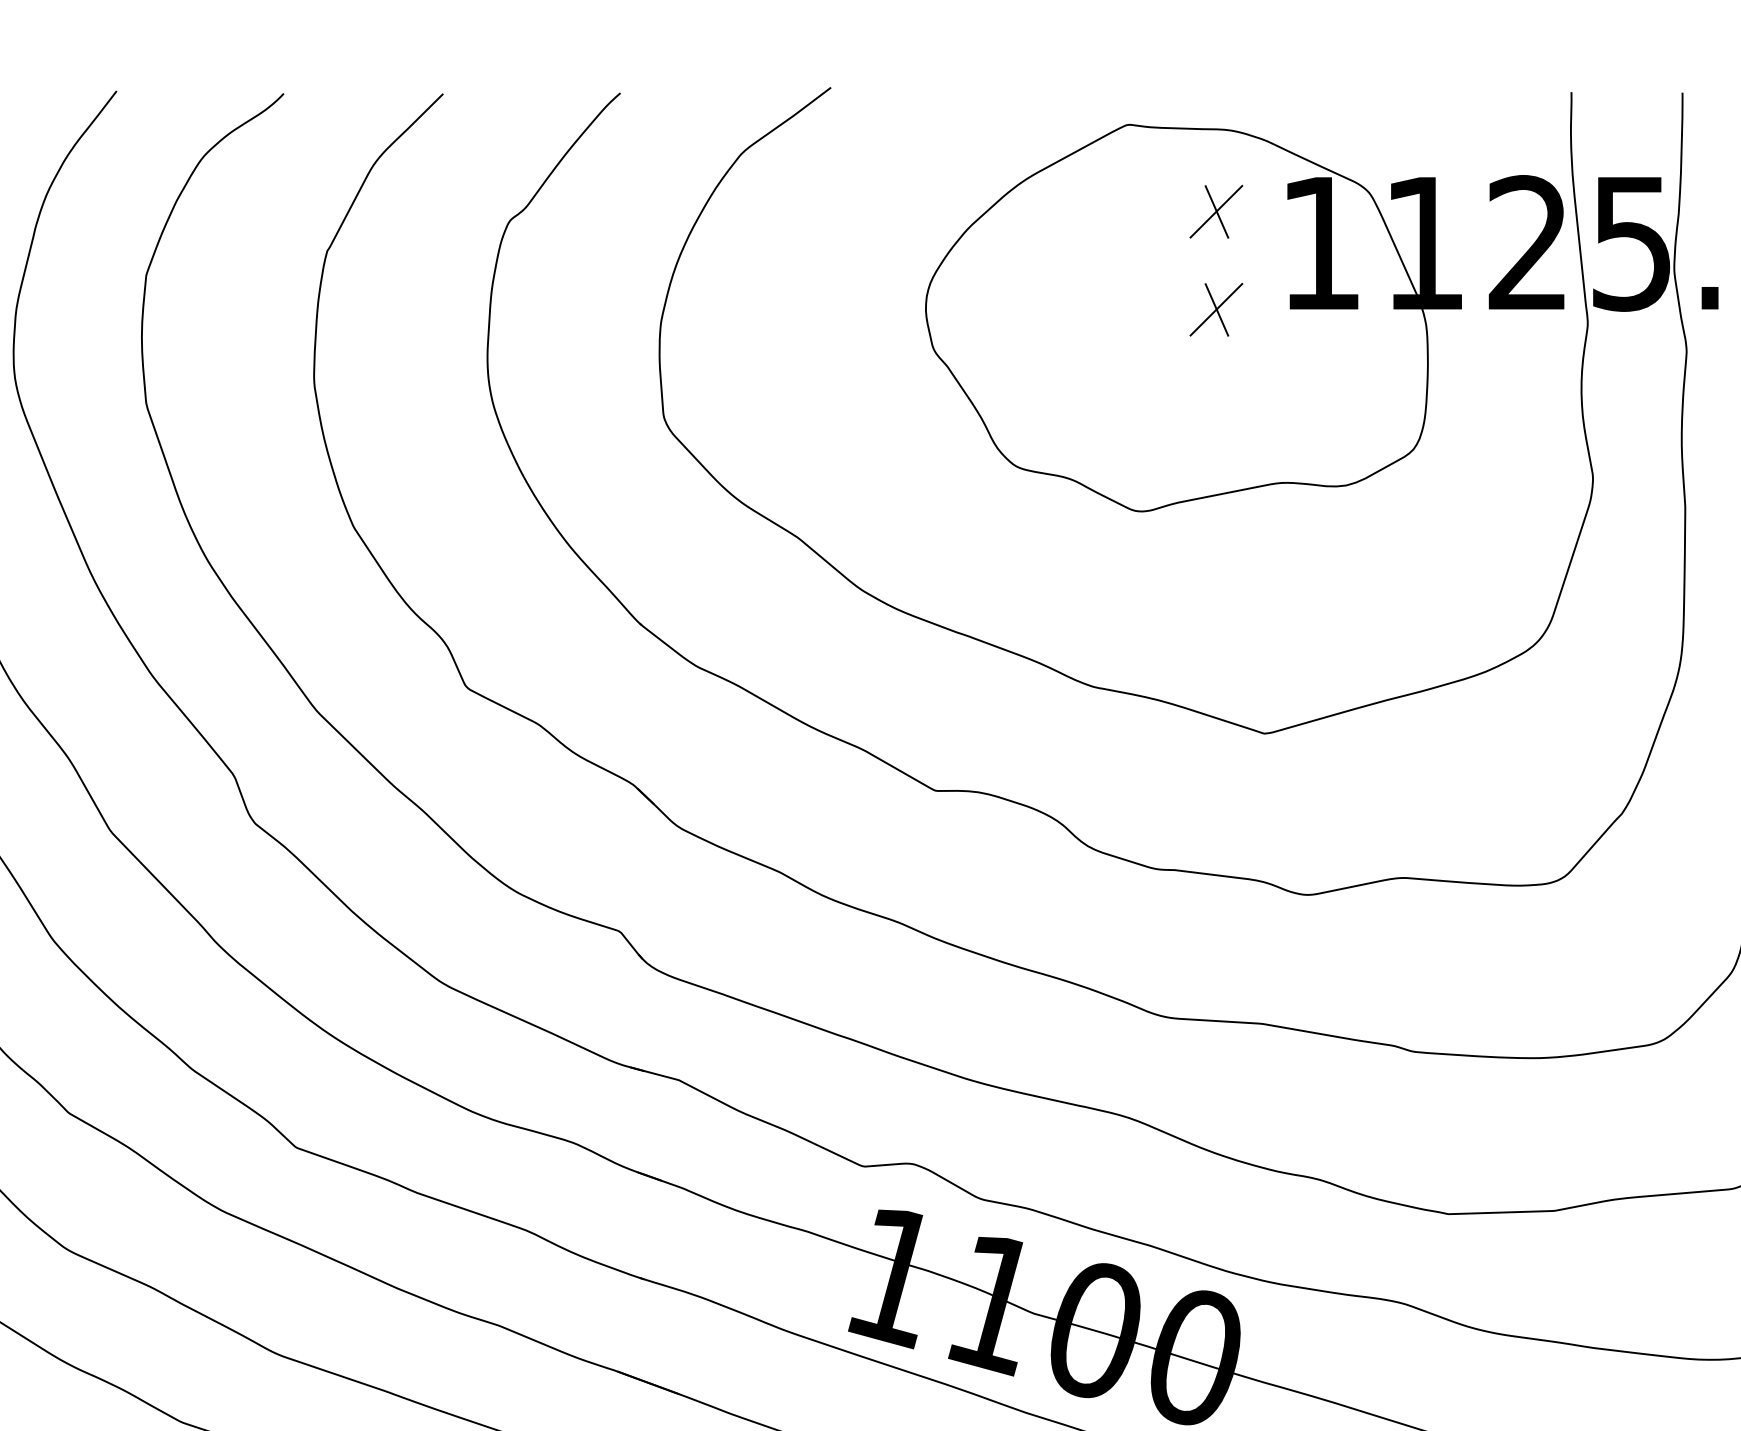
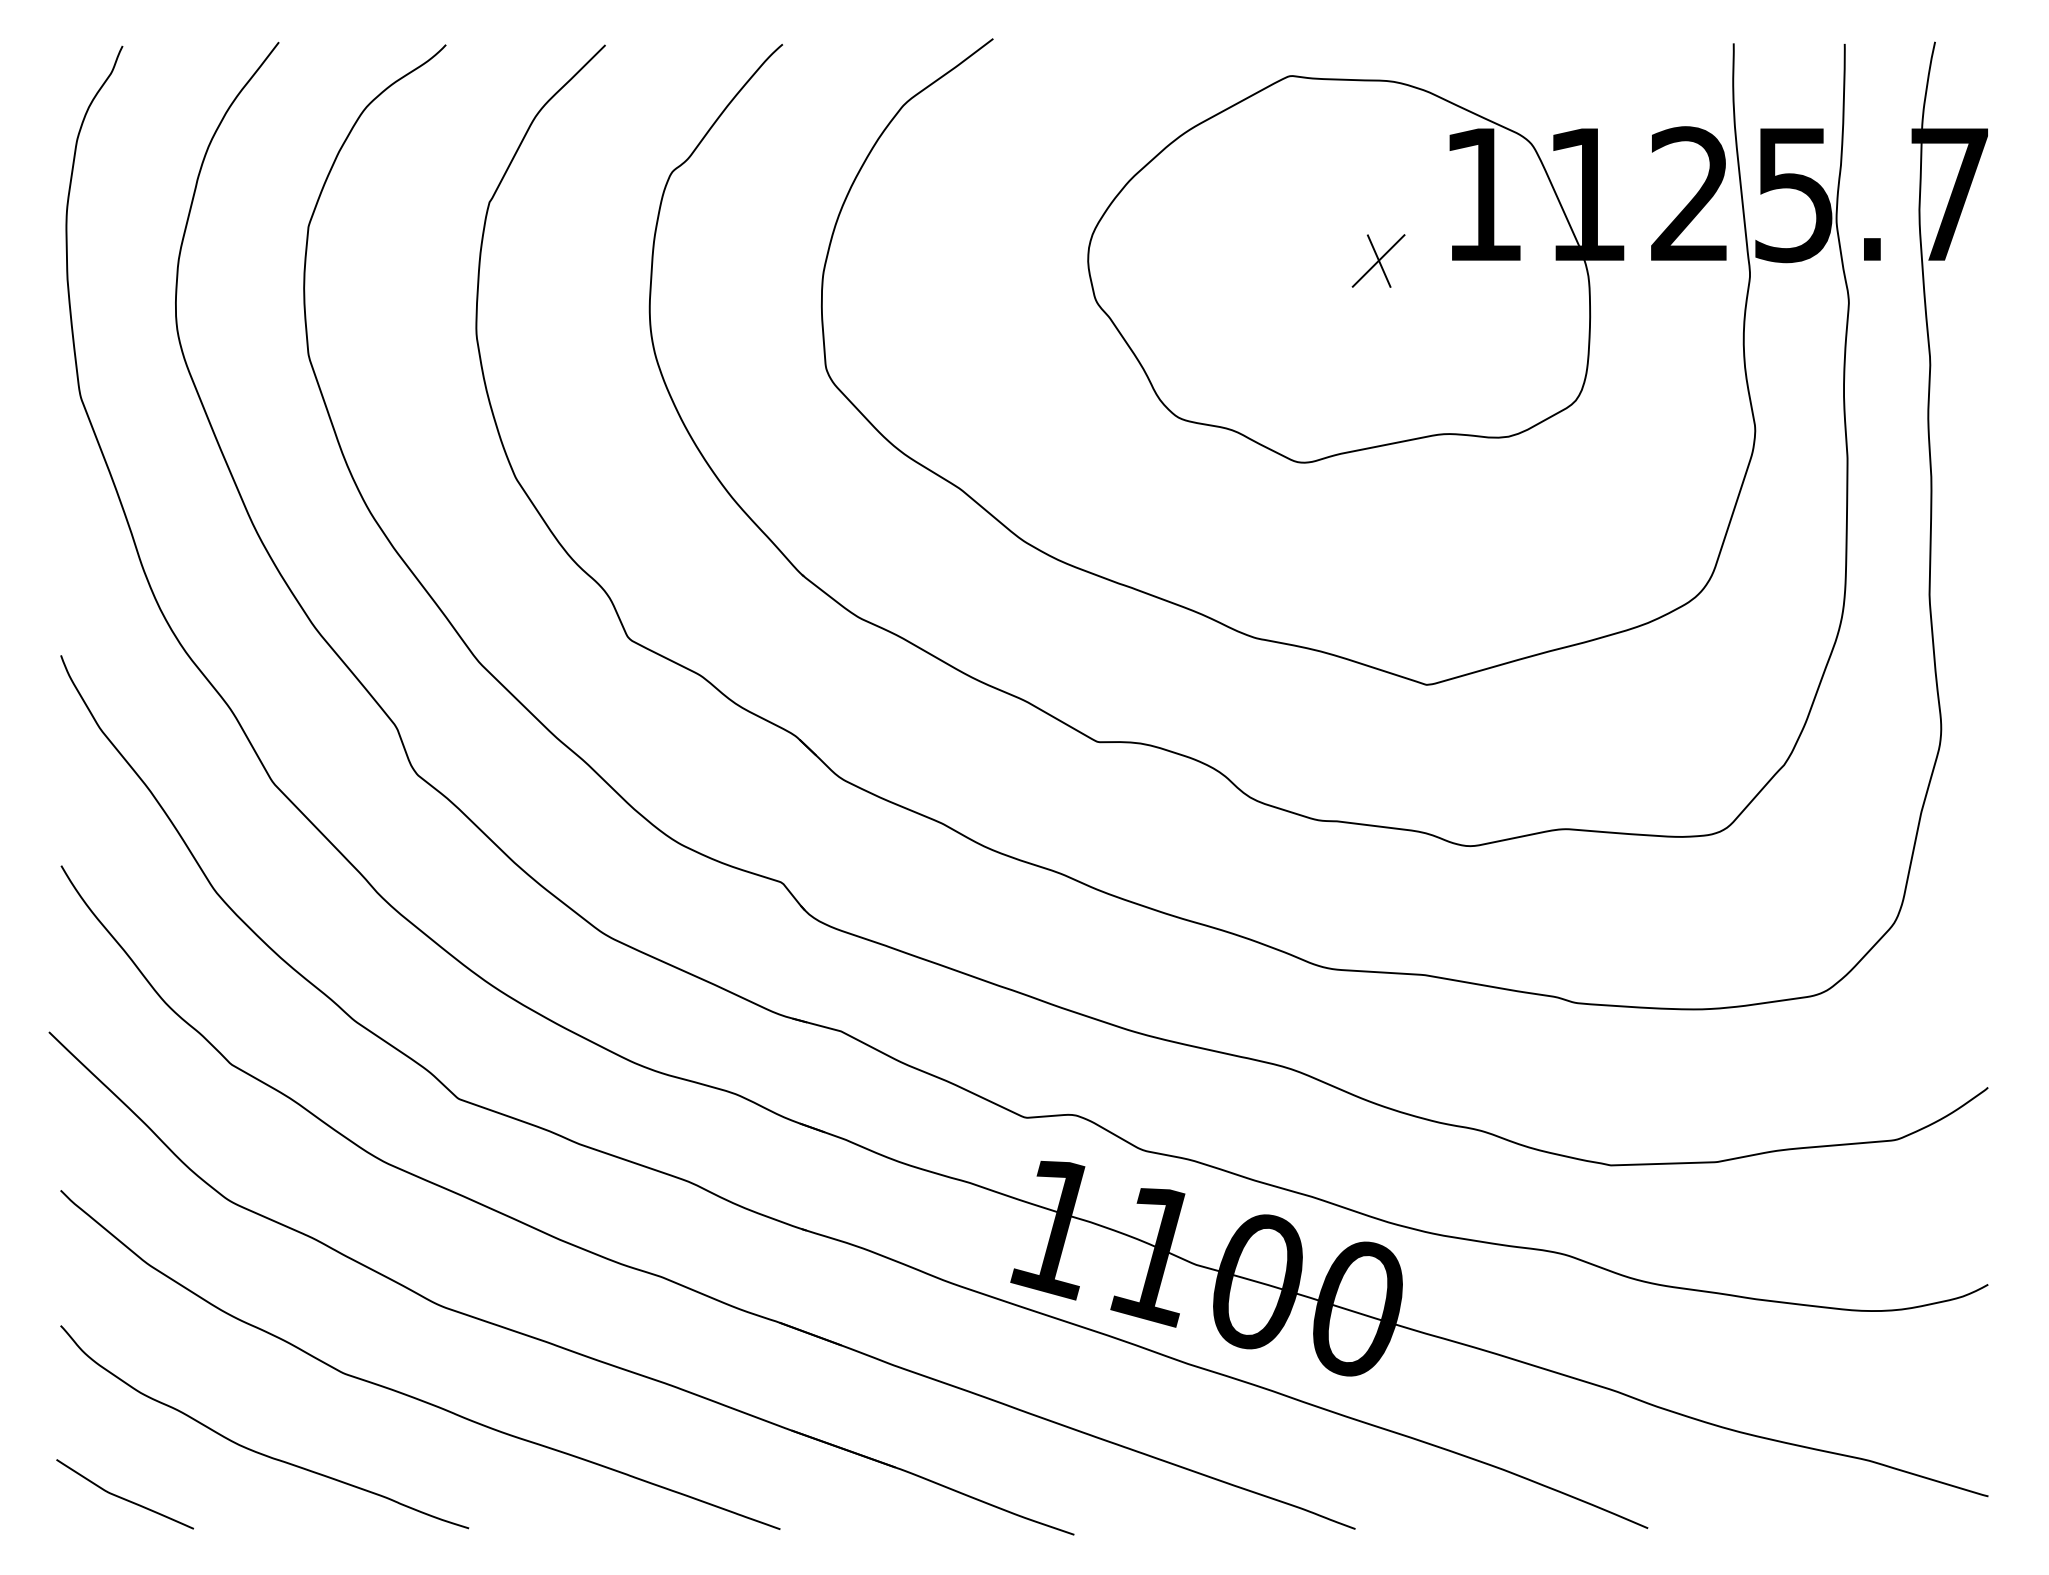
part: (1216, 211) -> (1378, 162), removed

